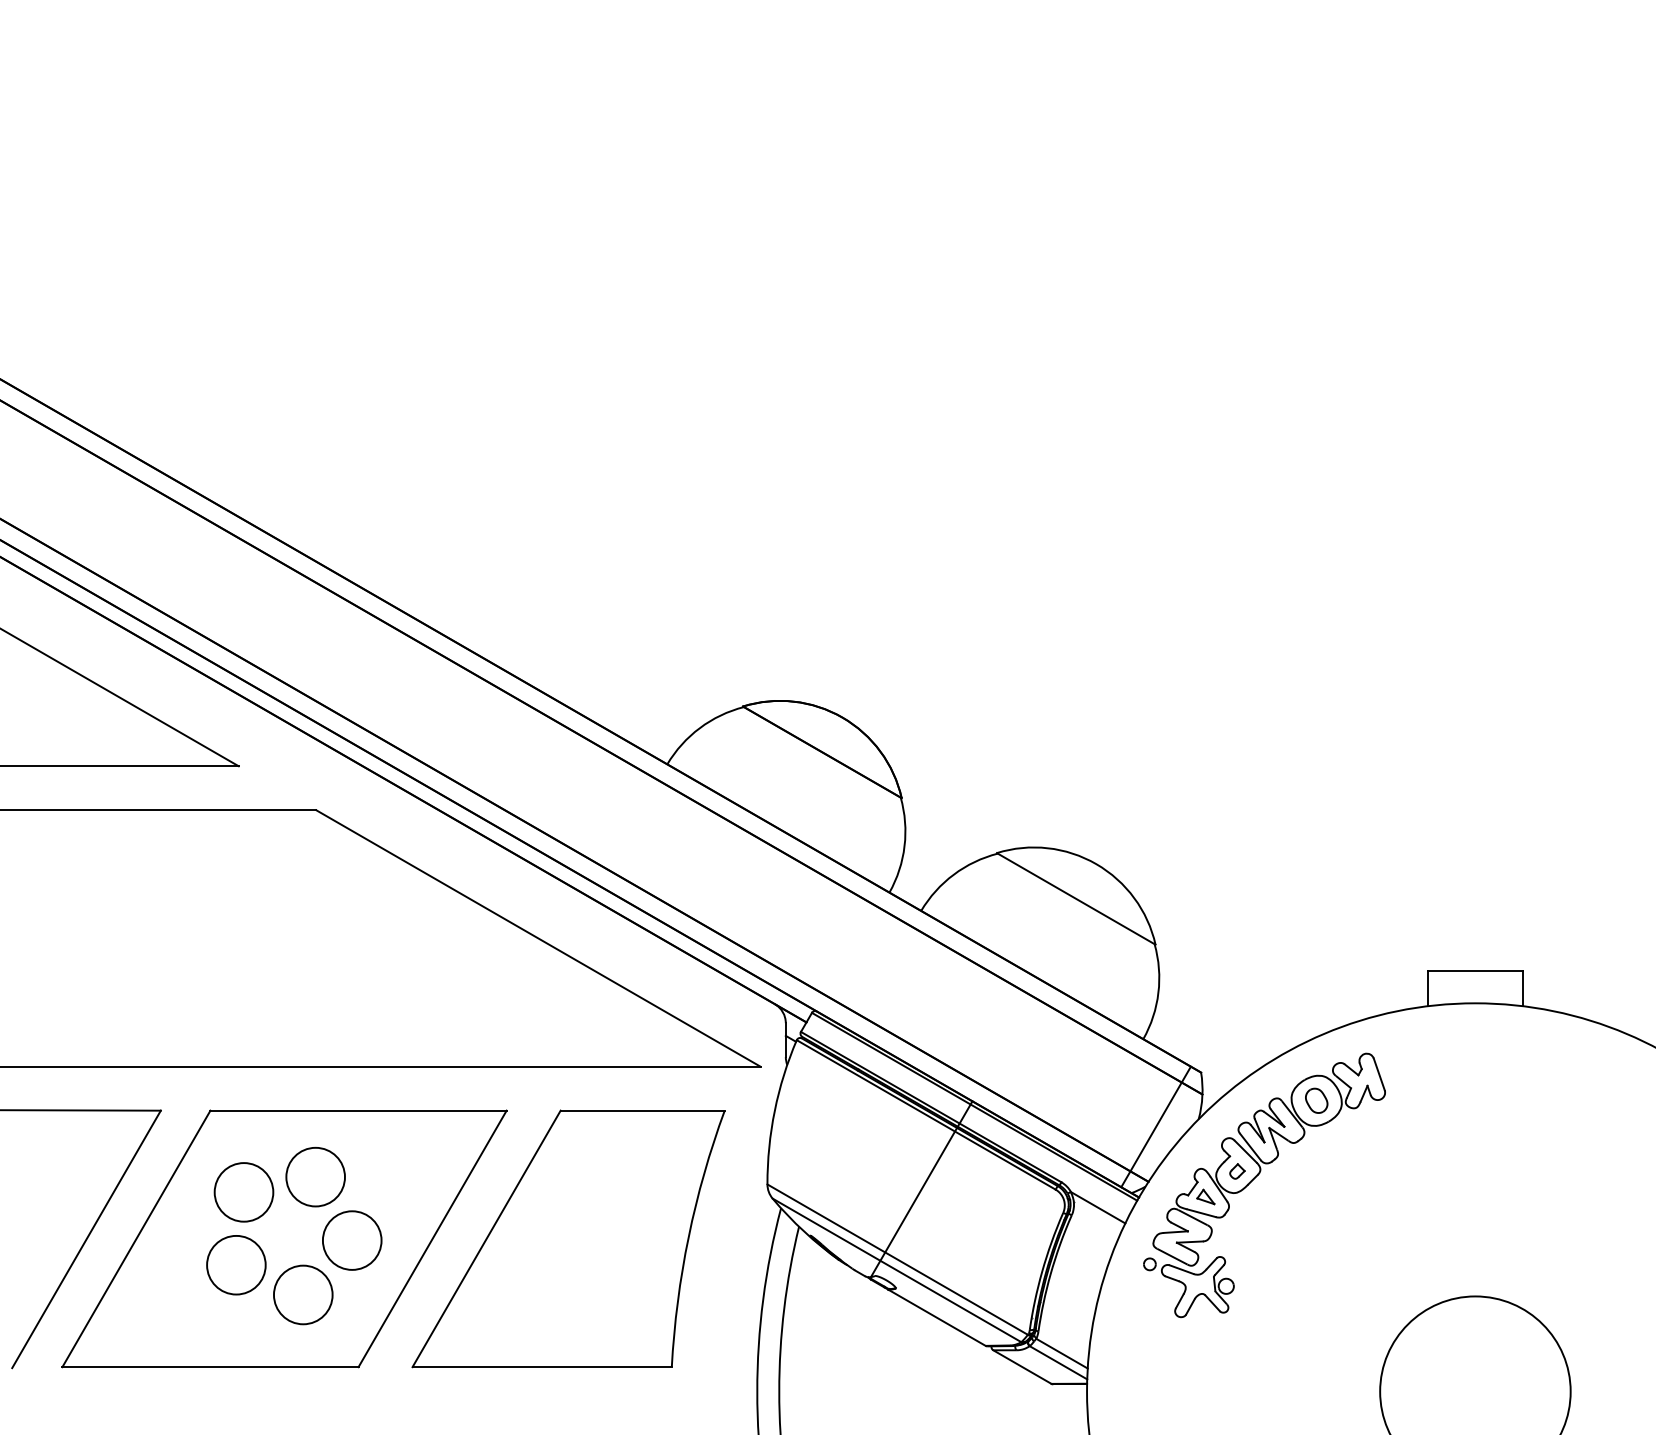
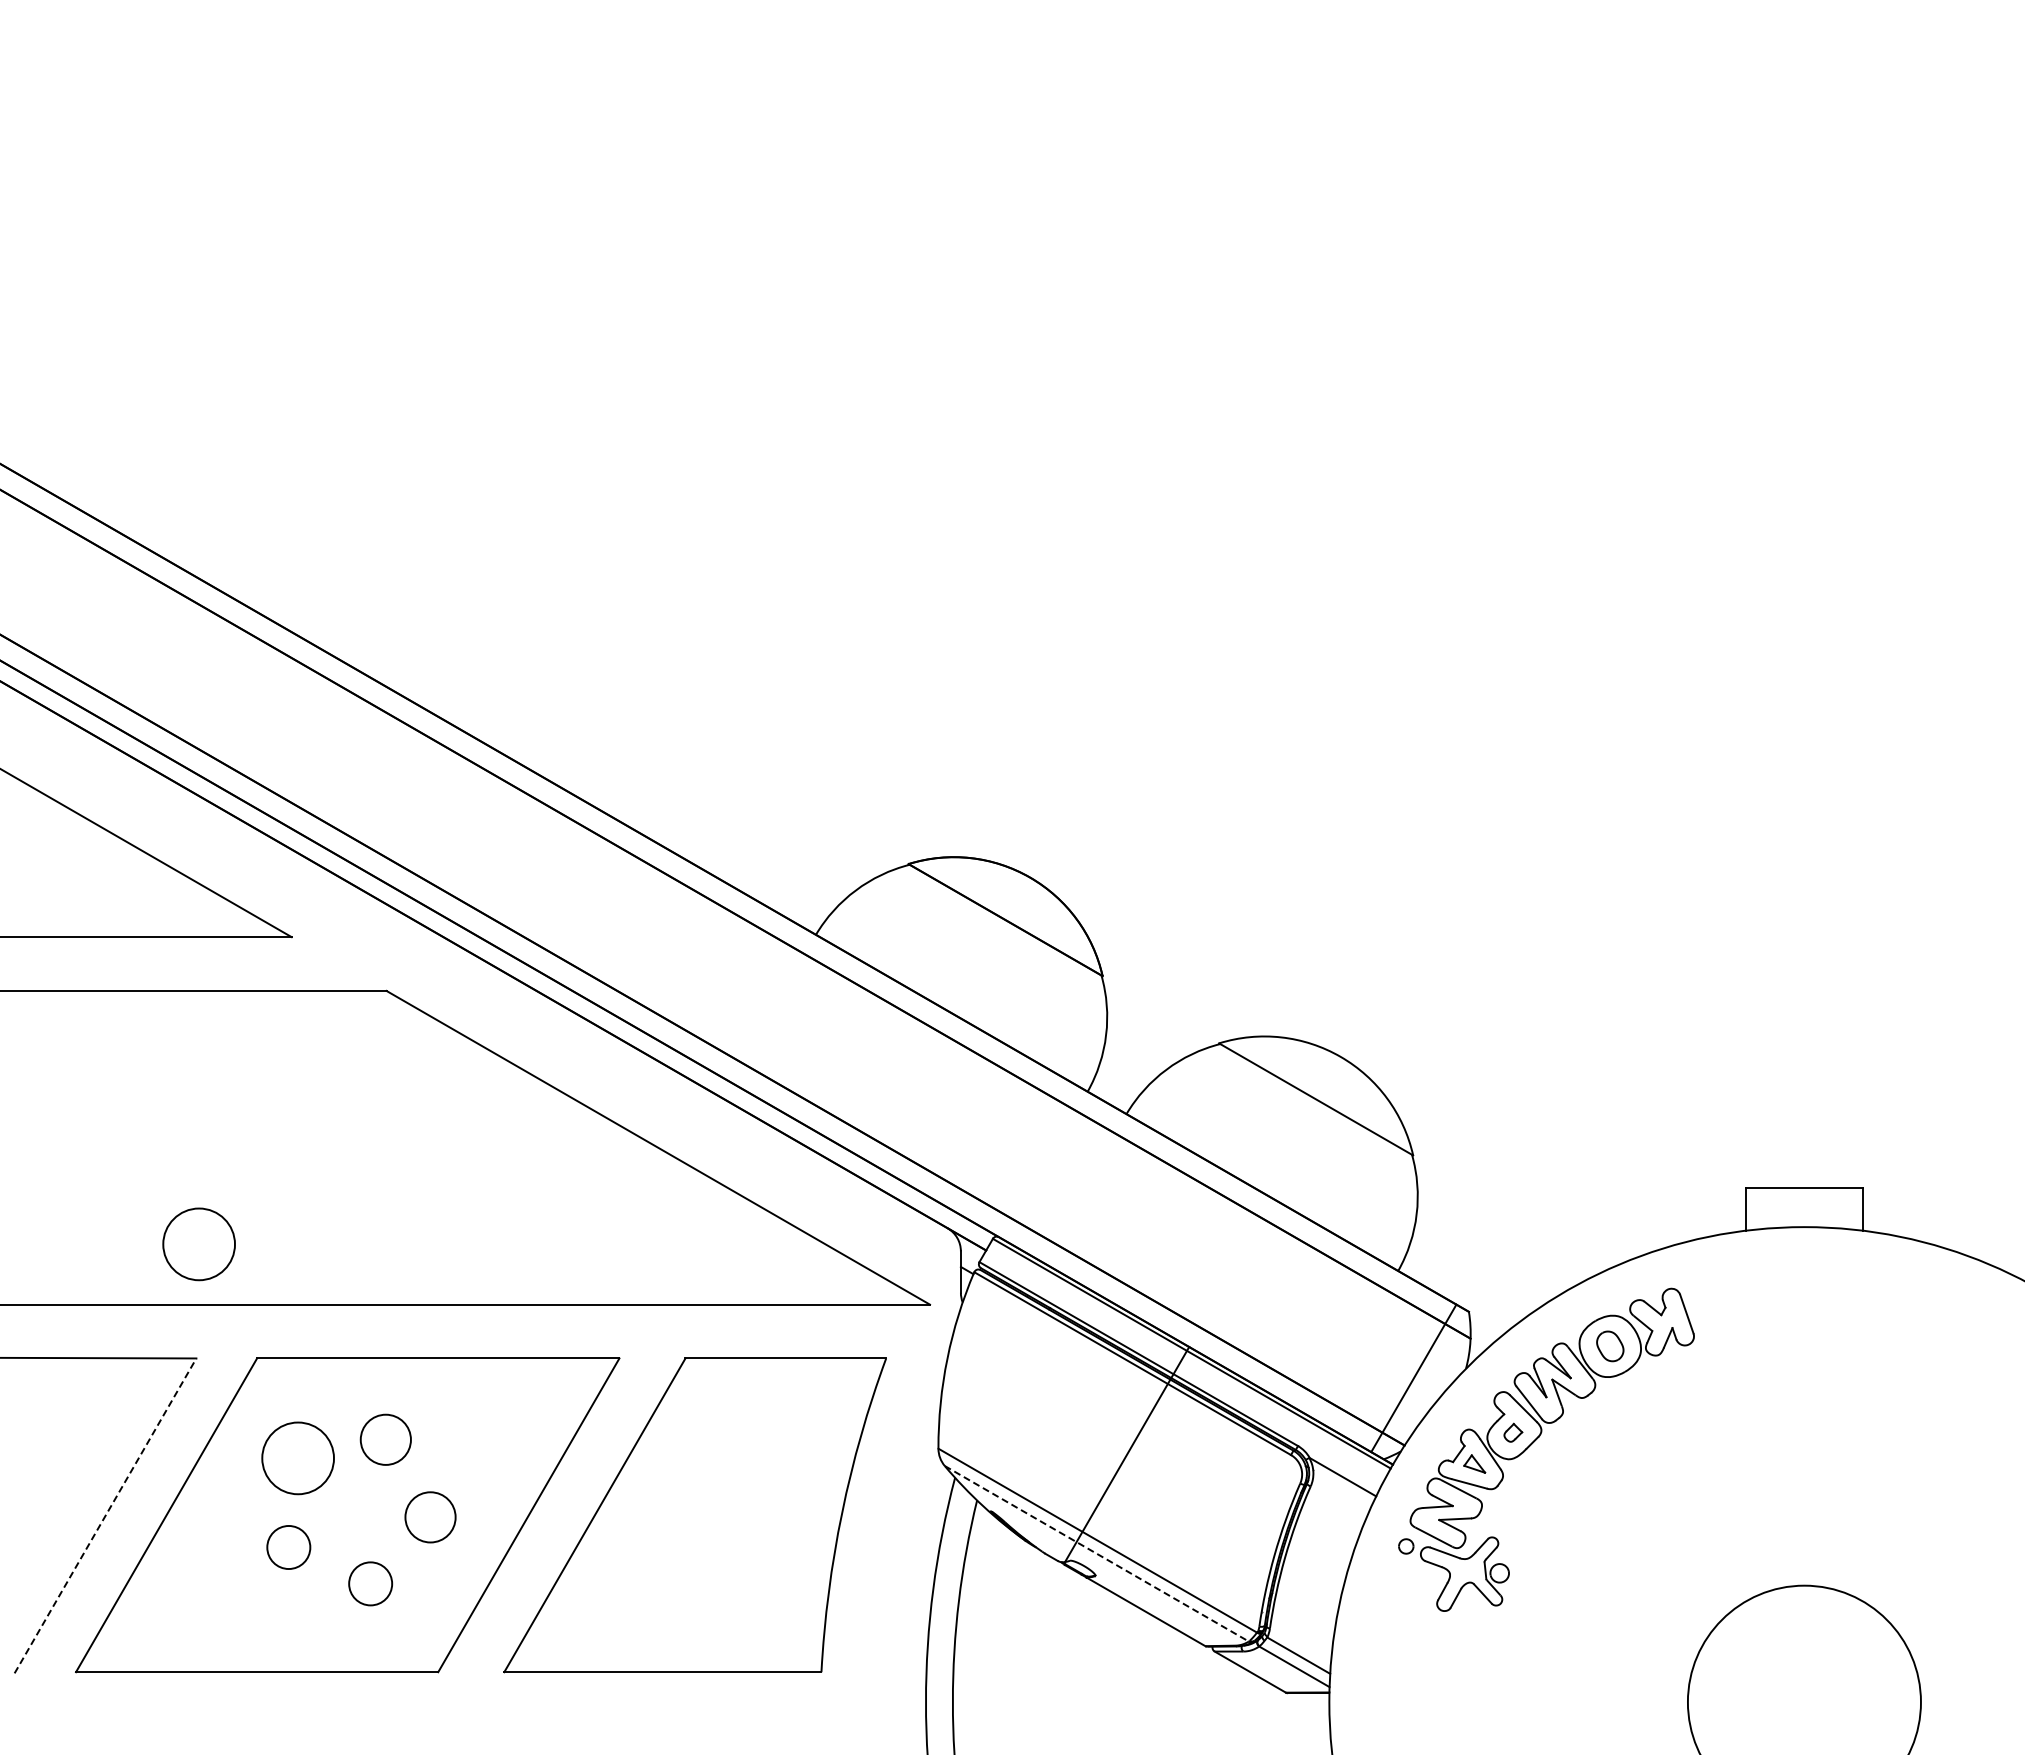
circle: (162, 1017) -> (198, 1244), added
circle: (315, 1176) -> (385, 1439), size x0.7
line: (86, 1239) -> (105, 1515), solid -> dashed
circle: (352, 1240) -> (430, 1517), size x0.7
circle: (236, 1265) -> (288, 1547), size x0.6
line: (896, 1270) -> (1096, 1553), solid -> dashed
circle: (303, 1294) -> (370, 1583), size x0.6

